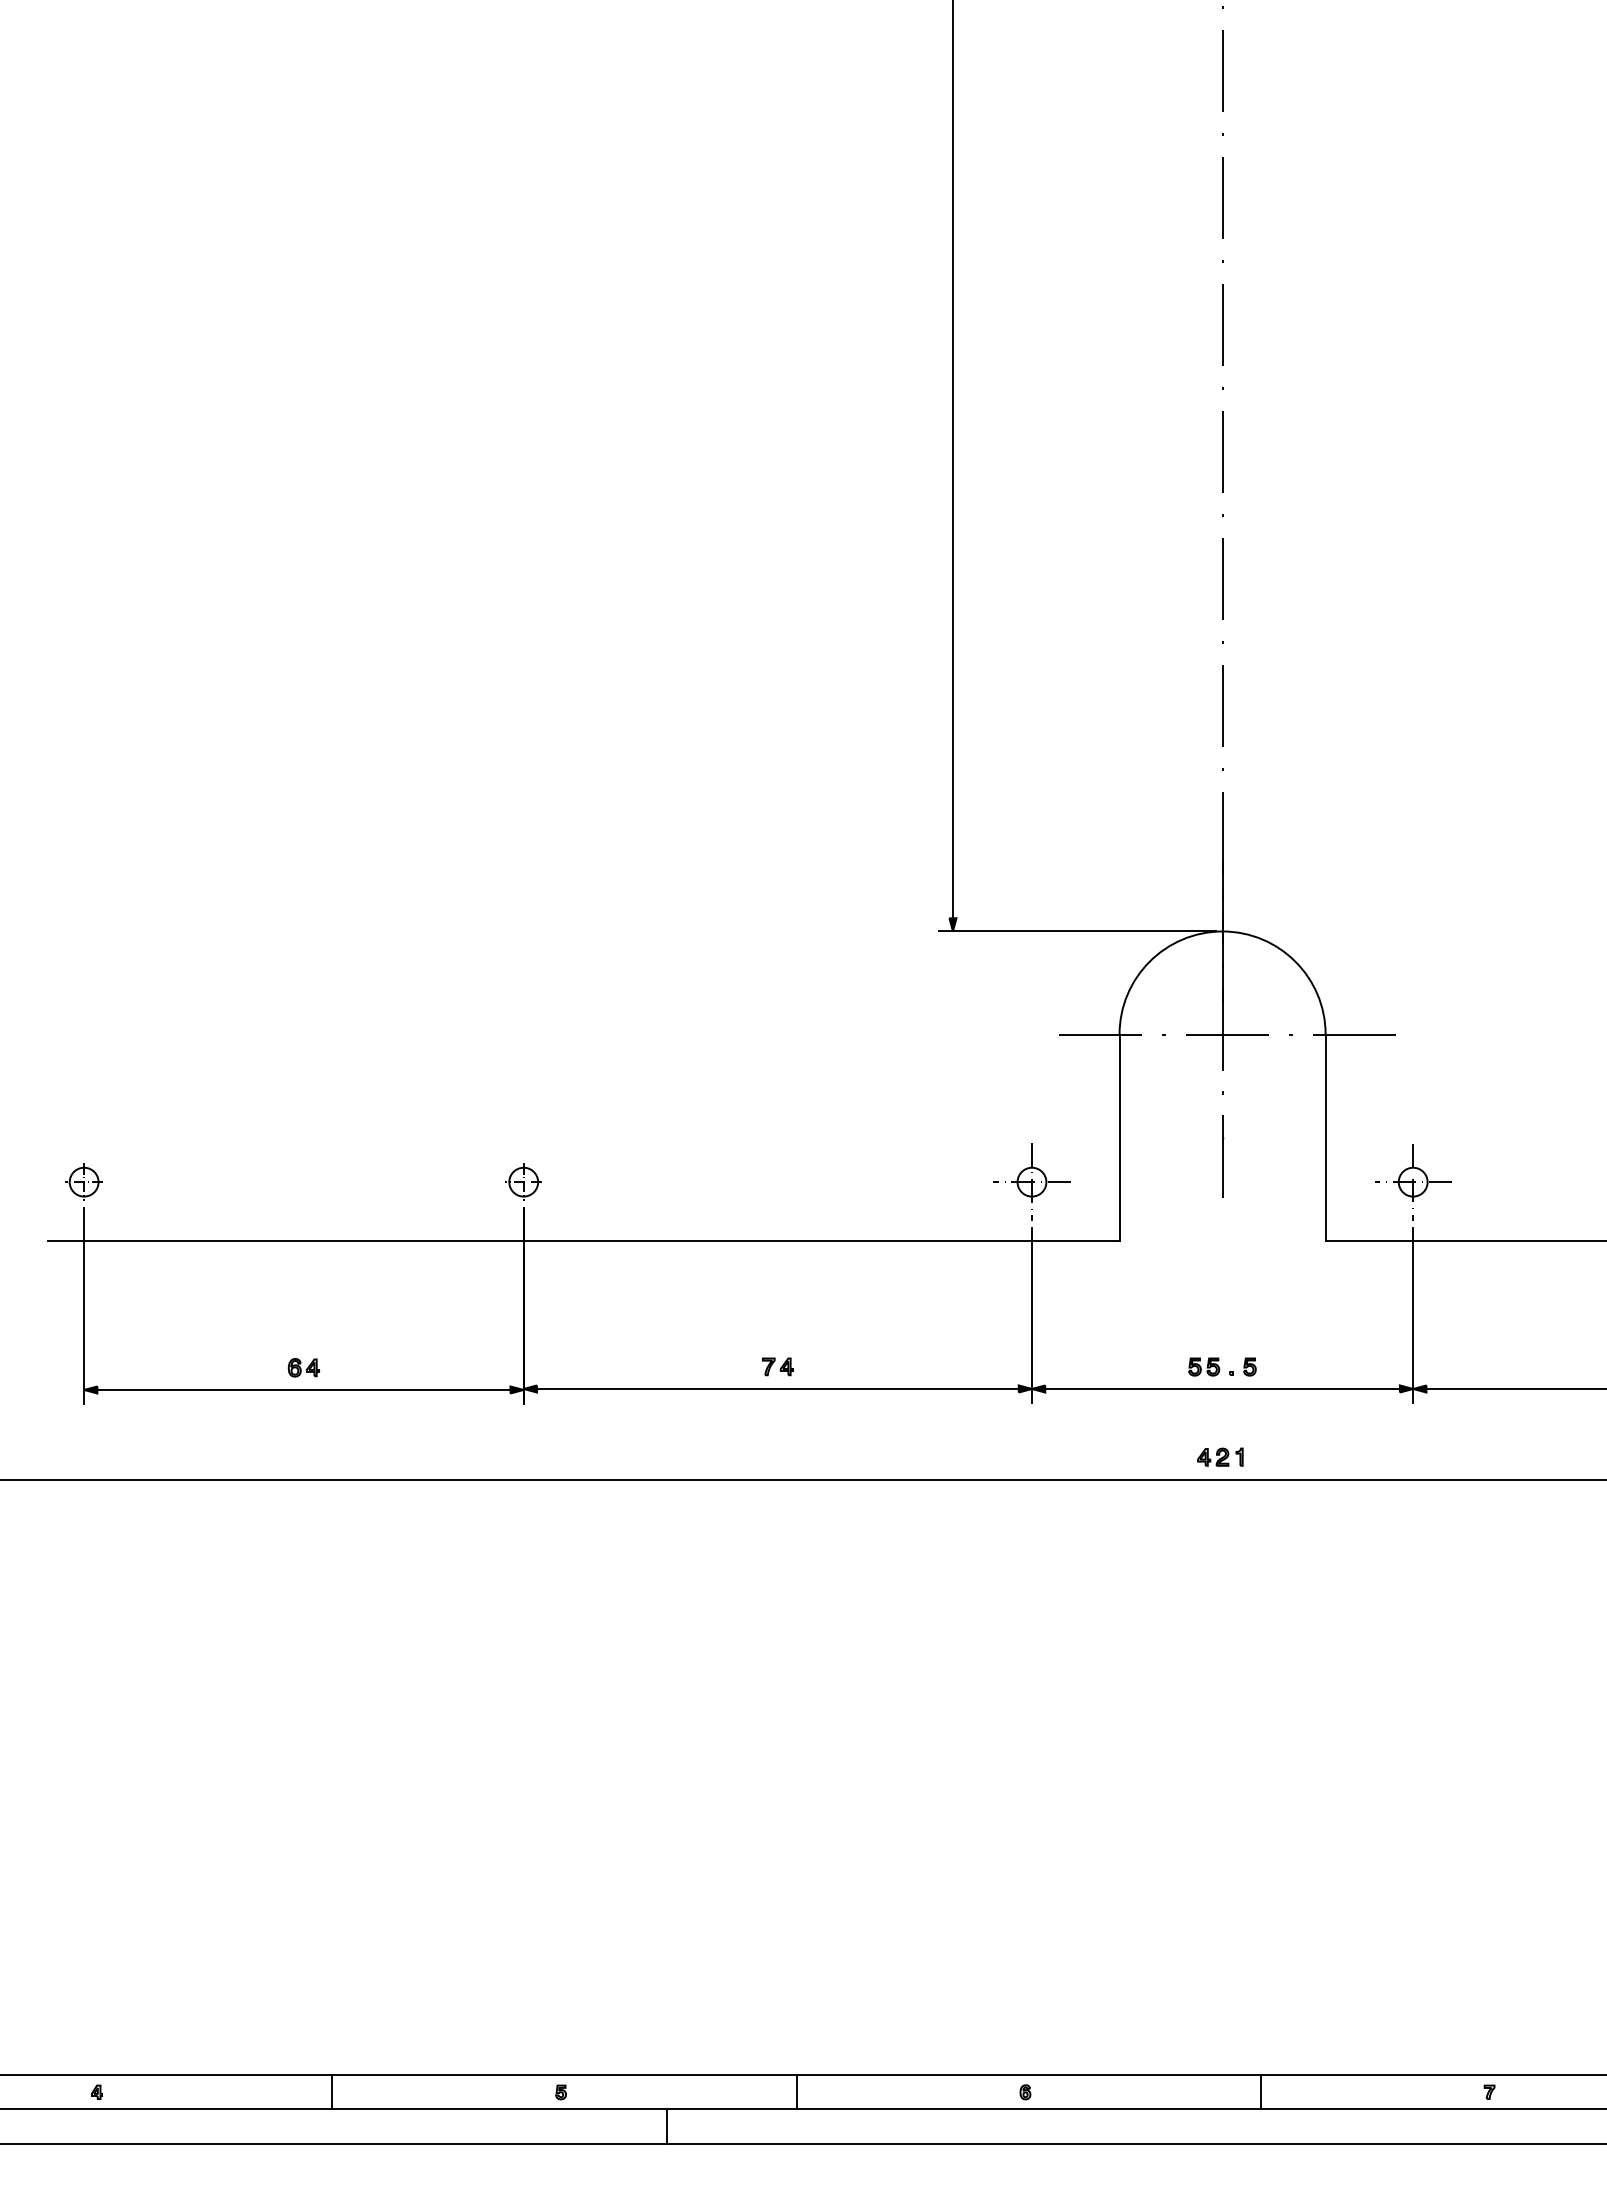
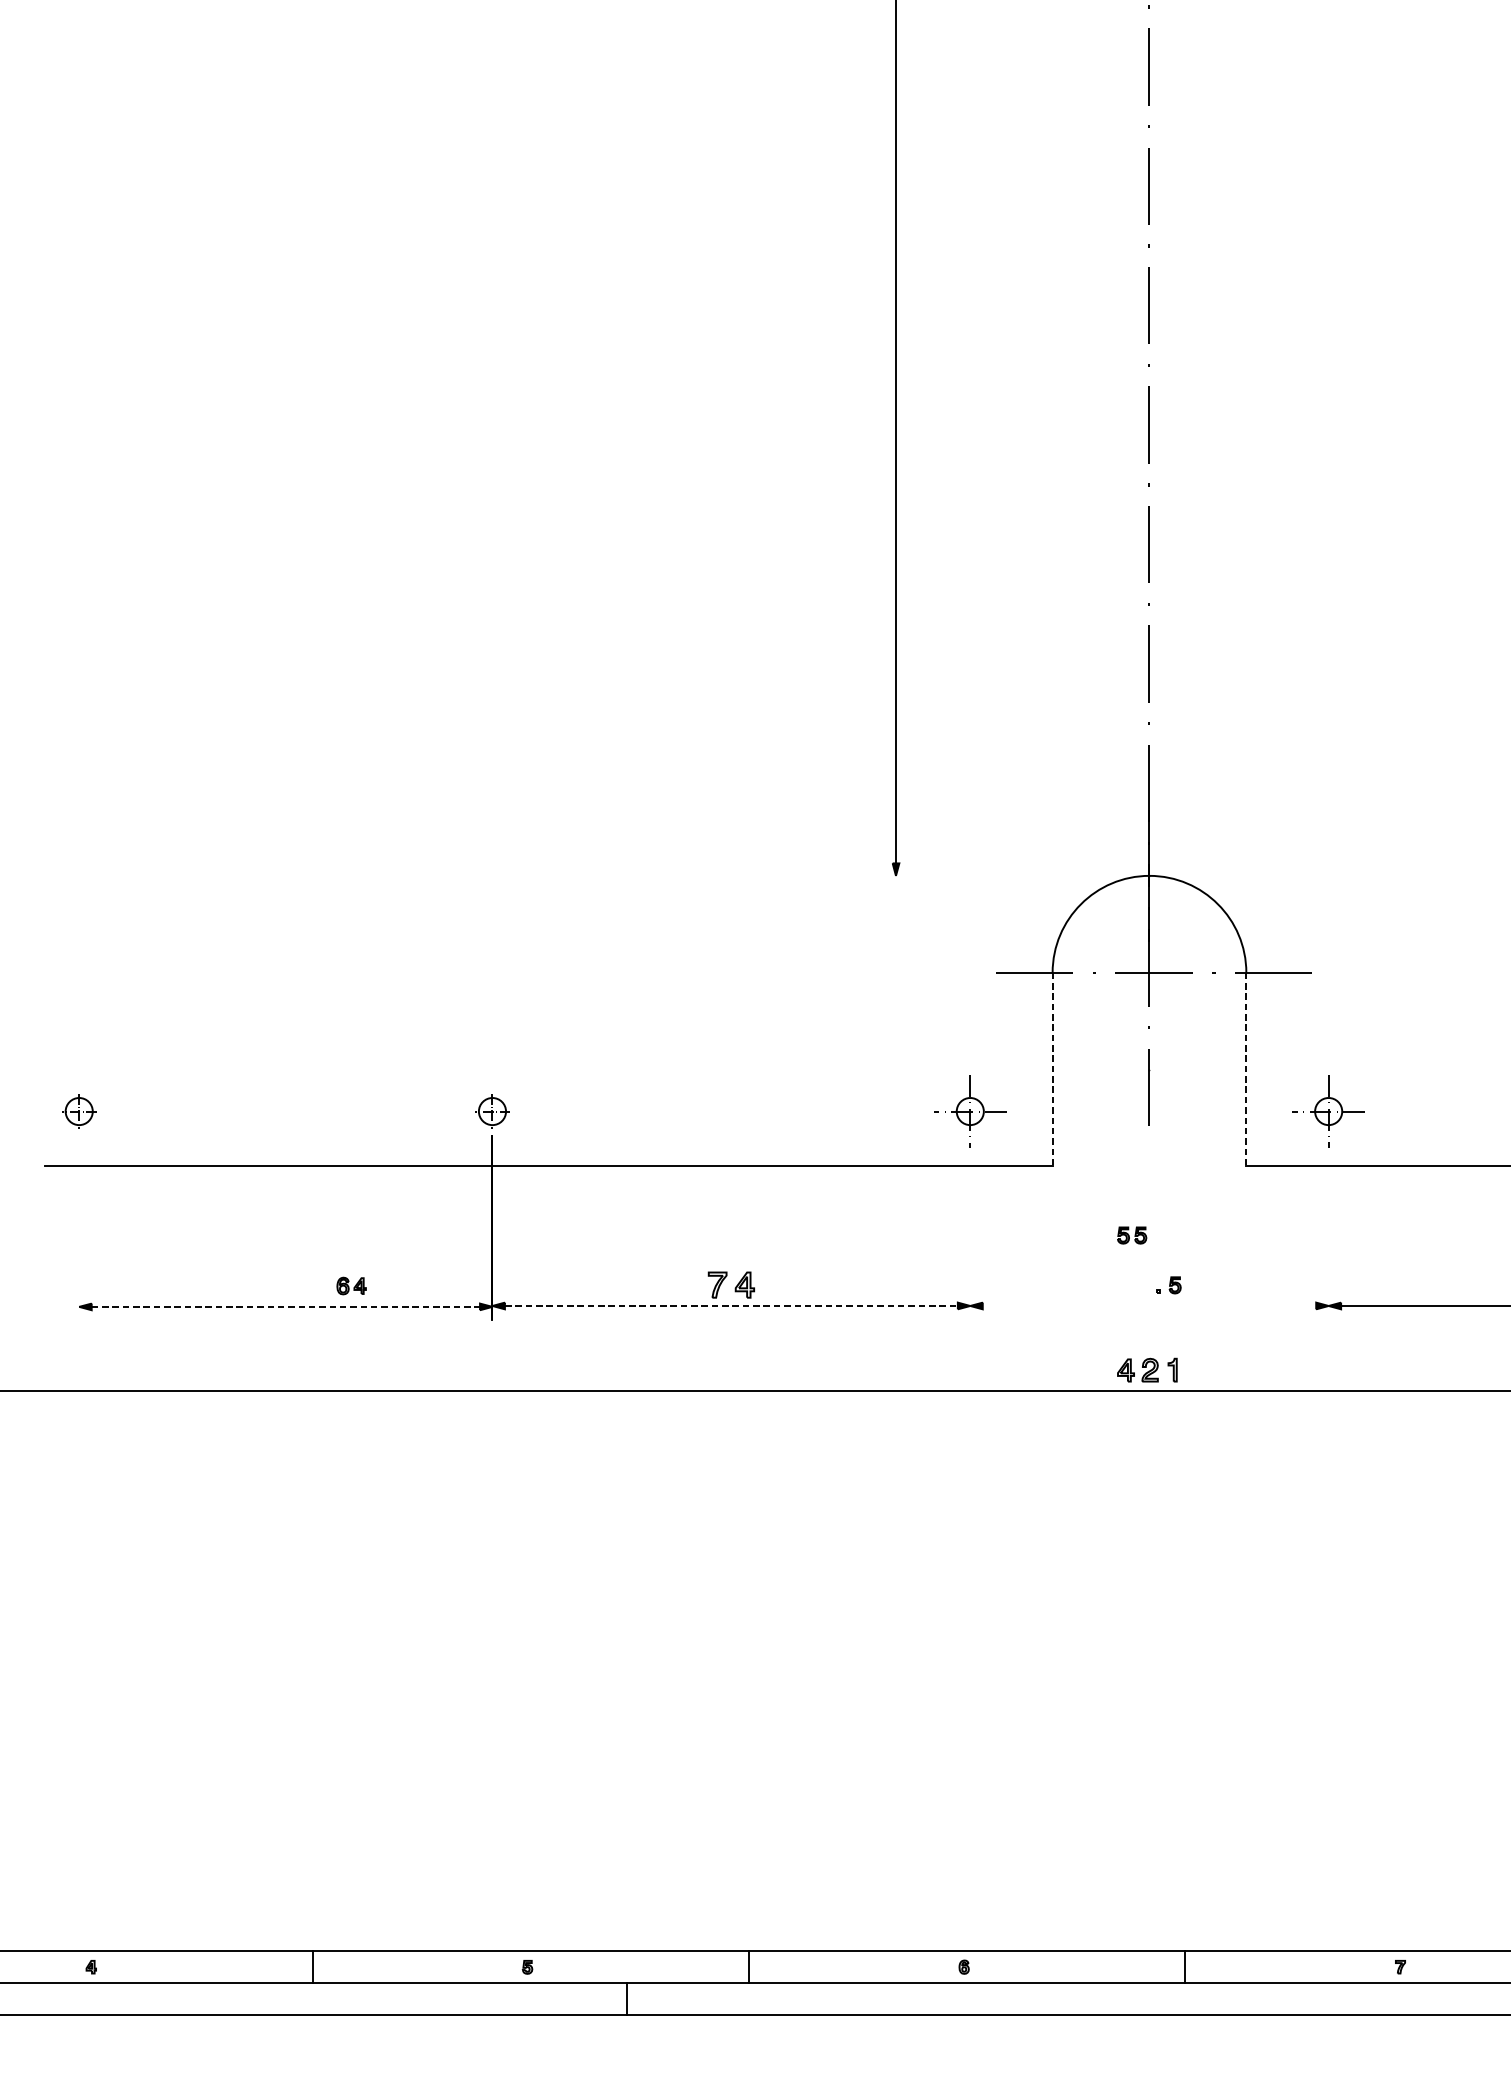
line: (1077, 931) -> (1013, 875), removed
line: (1119, 1138) -> (1052, 1070), solid -> dashed
line: (1325, 1138) -> (1246, 1070), solid -> dashed
line: (84, 1305) -> (79, 1227), removed
line: (1413, 1314) -> (1328, 1235), removed
line: (1031, 1315) -> (969, 1236), removed
part: (777, 1366) -> (731, 1284), size x1.6
part: (1204, 1366) -> (1132, 1235), moved
part: (303, 1367) -> (351, 1285), moved
line: (777, 1388) -> (731, 1305), solid -> dashed
line: (1222, 1388) -> (1149, 1305), removed
line: (303, 1389) -> (285, 1306), solid -> dashed
part: (1220, 1456) -> (1147, 1369), size x1.4

